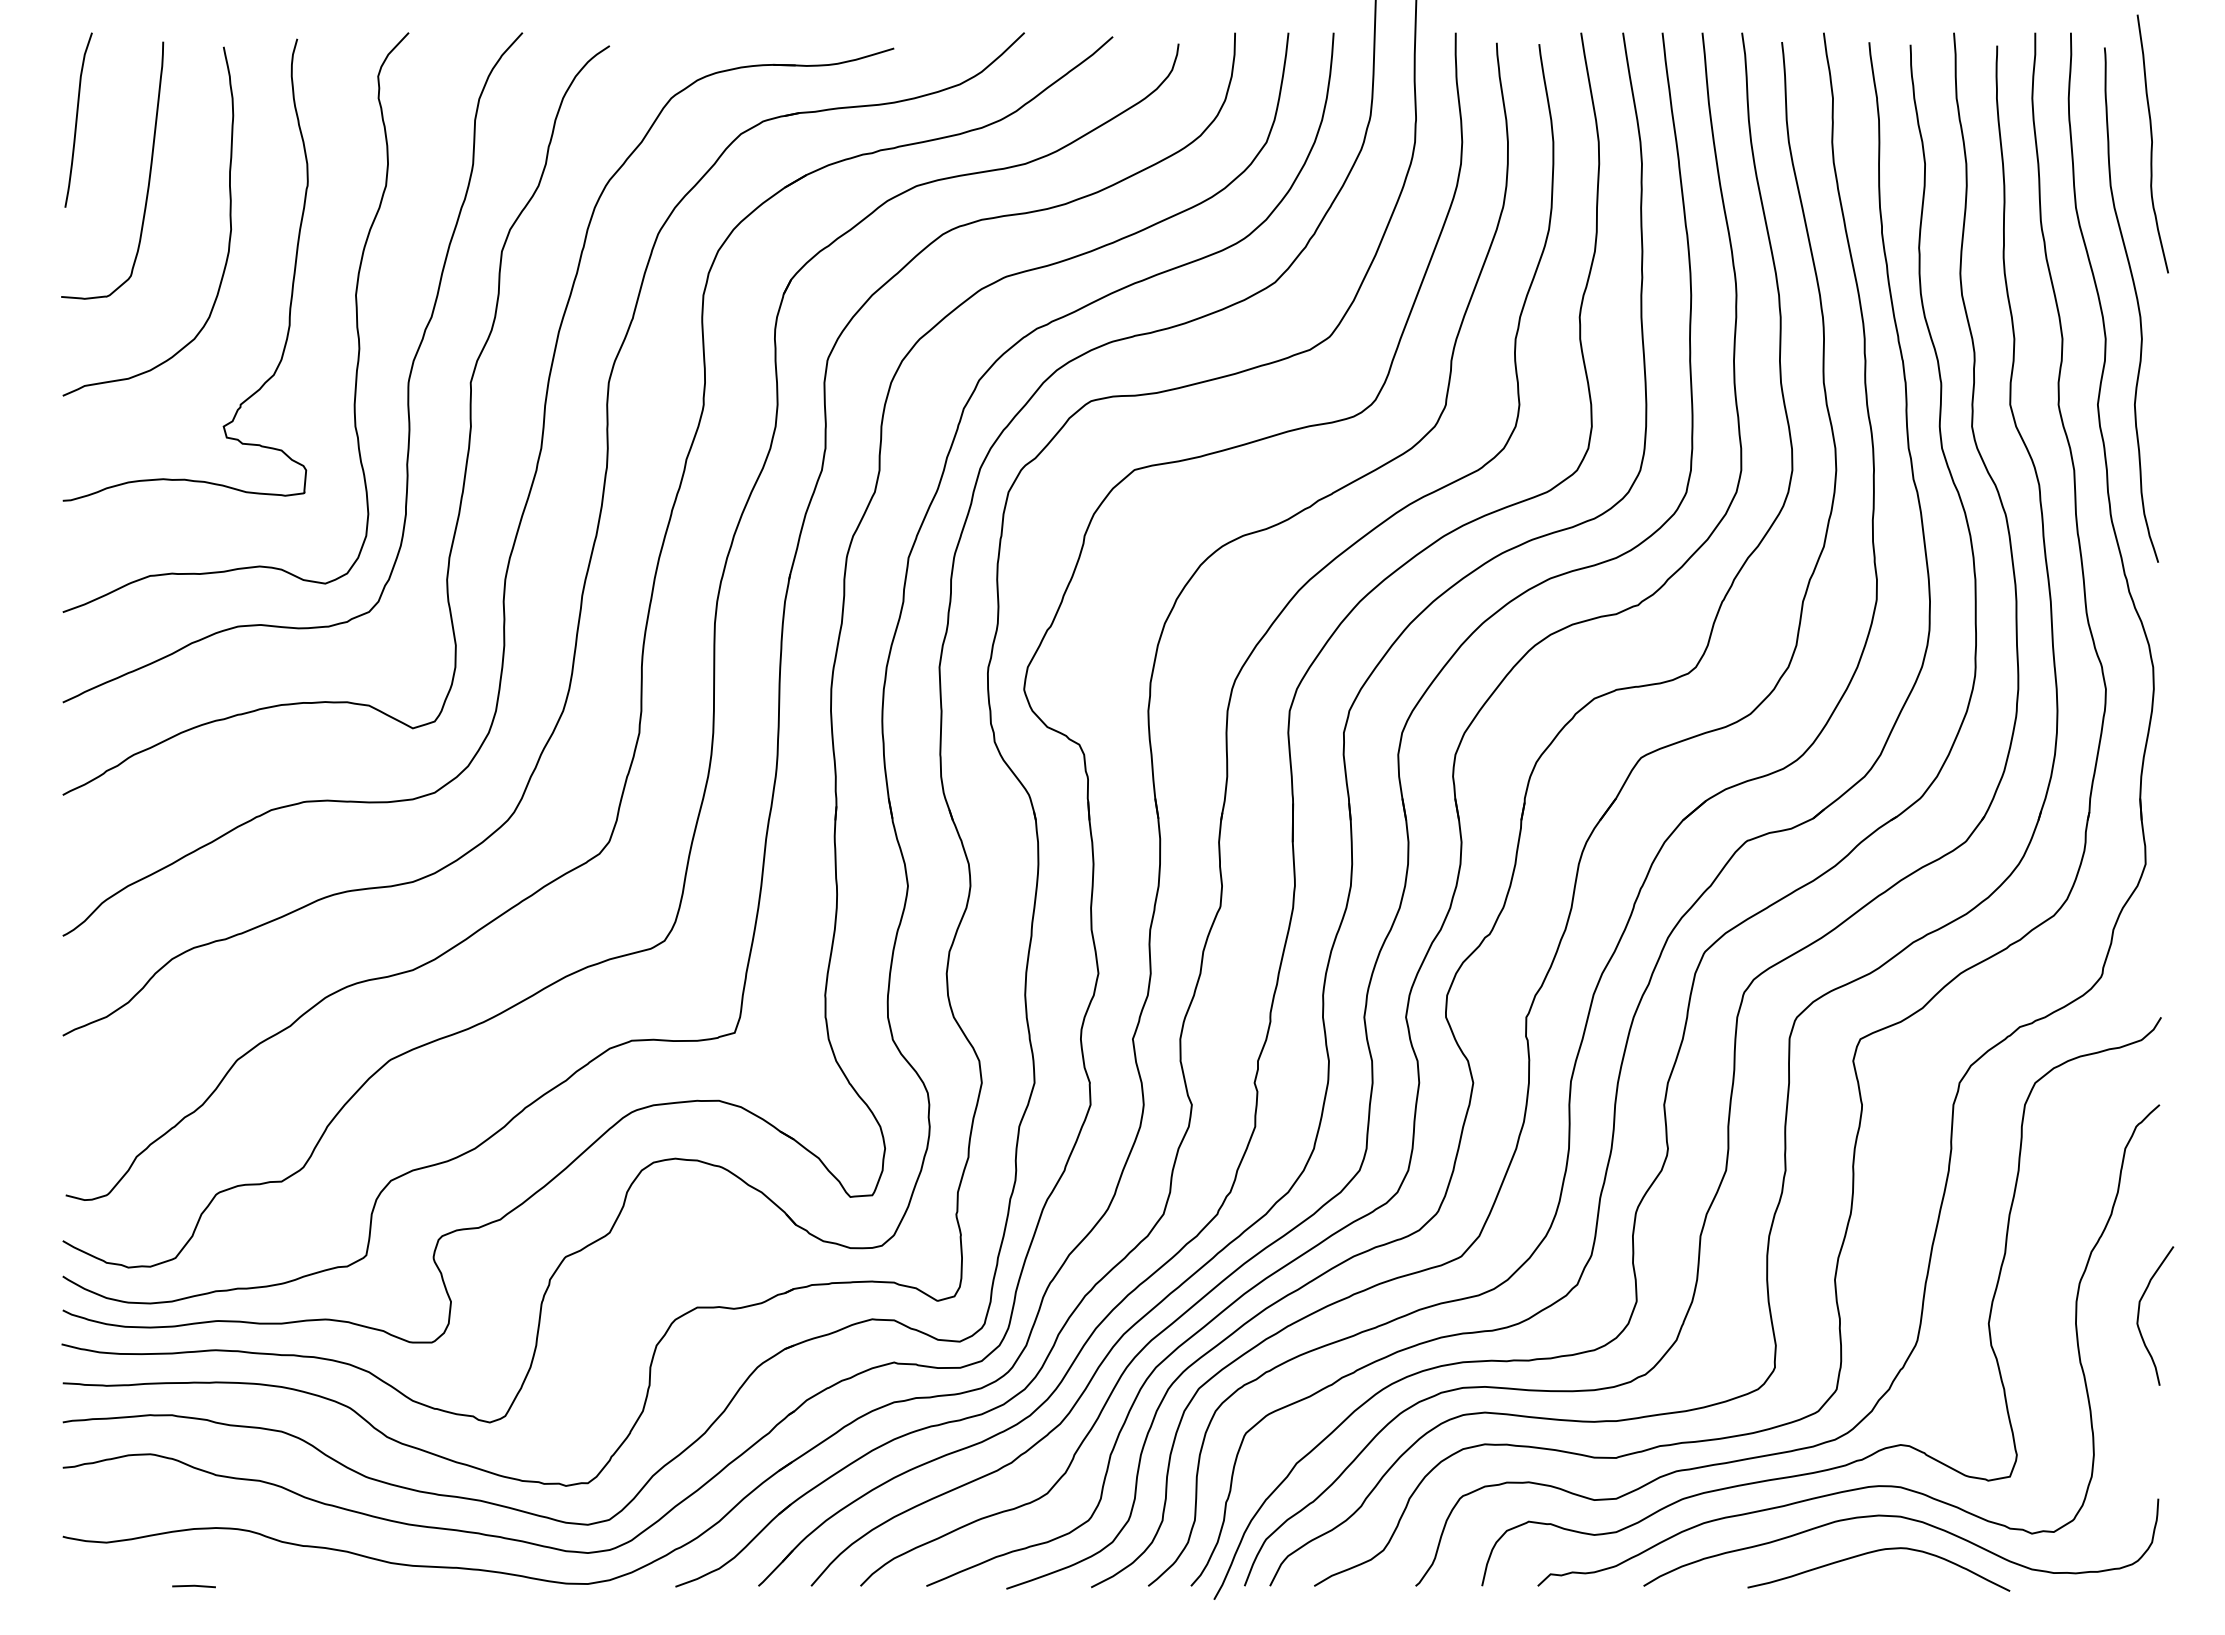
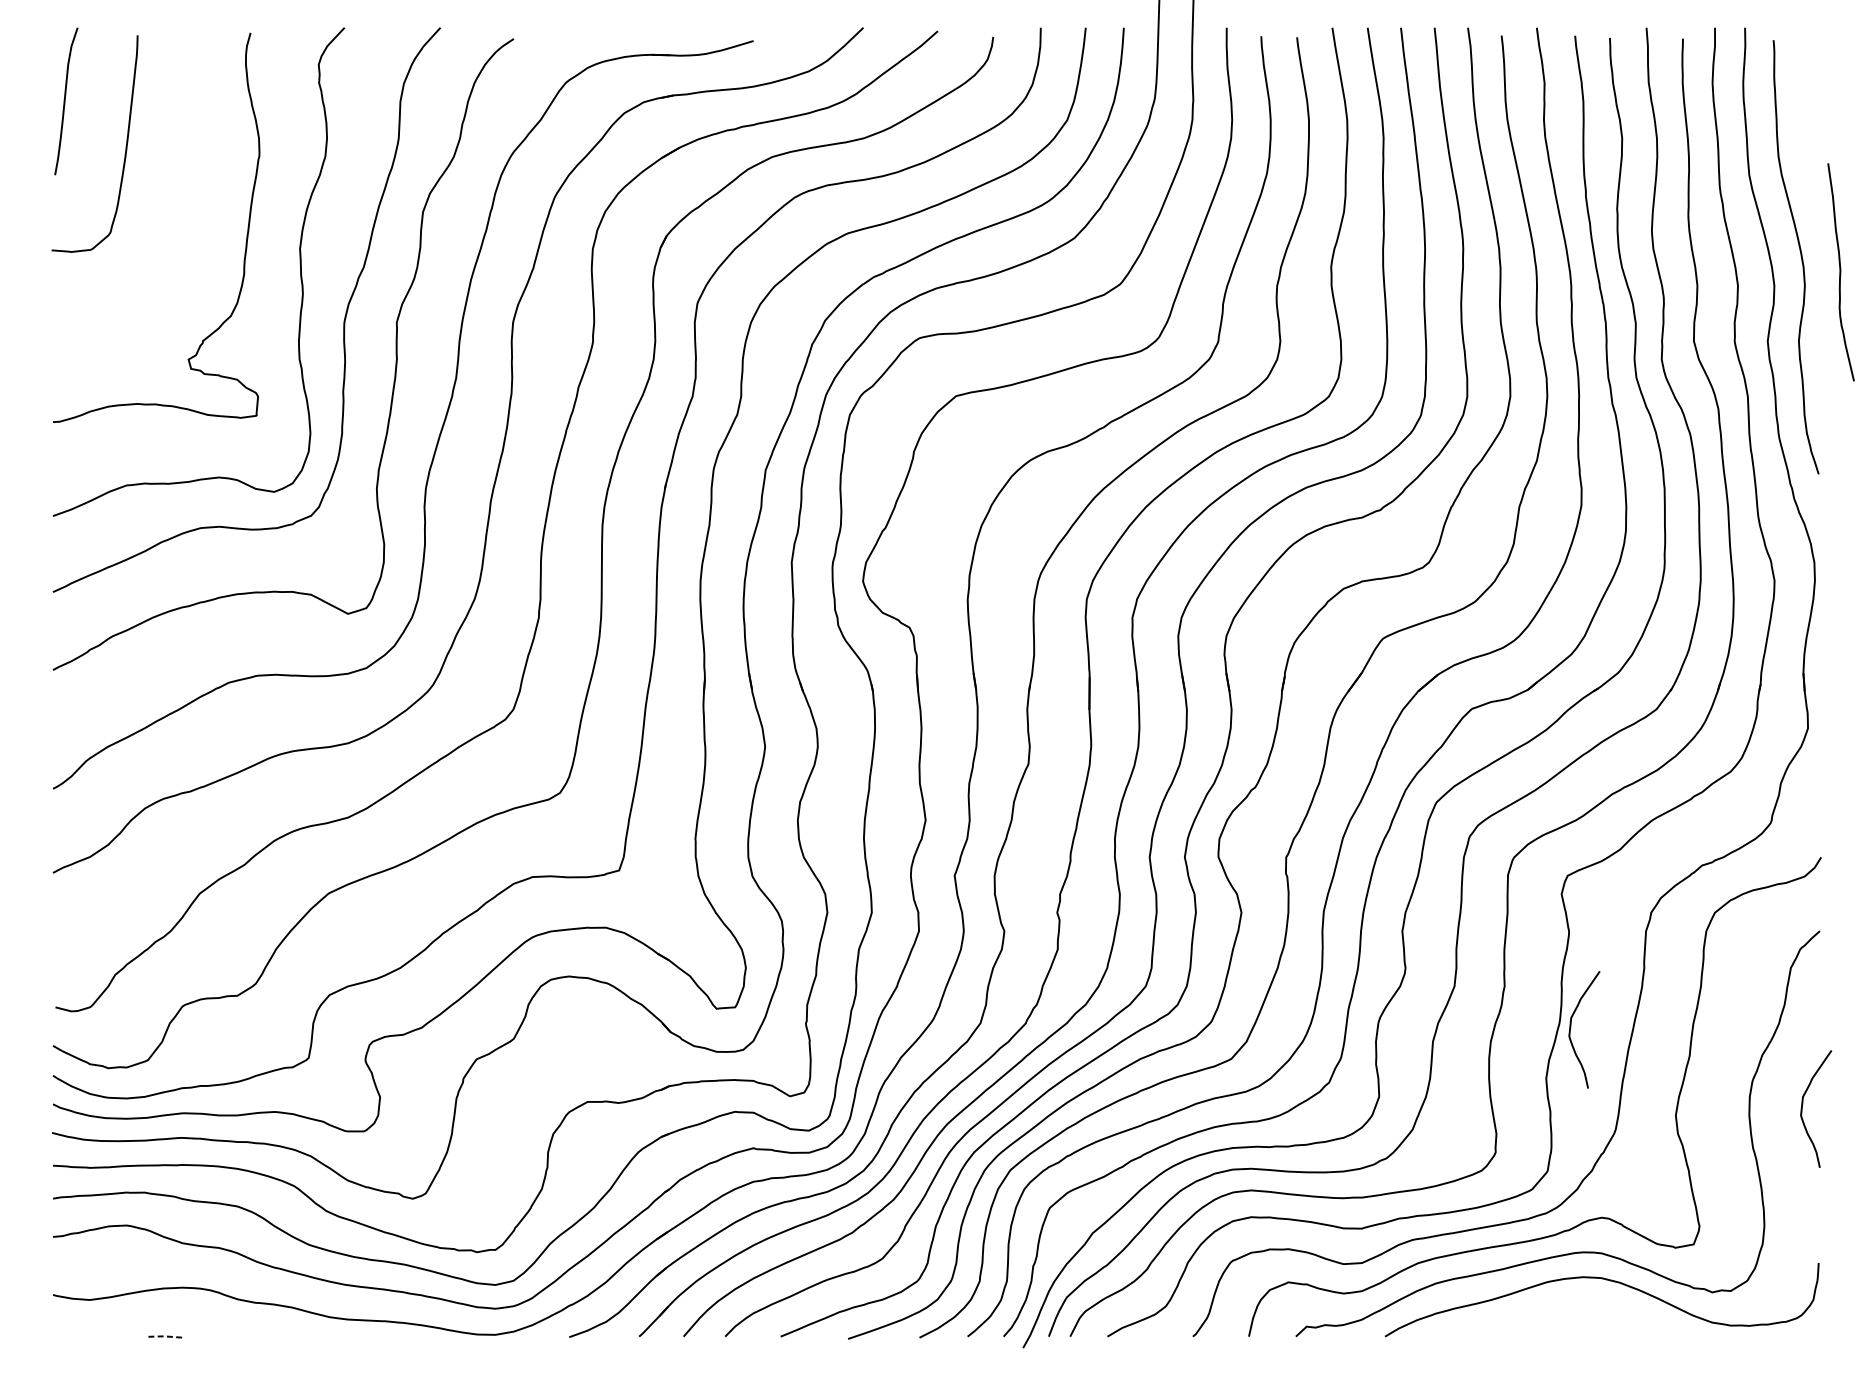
curve: (2152, 143) -> (1840, 271), moved
curve: (229, 221) -> (193, 186), removed
curve: (1864, 1221) -> (1571, 1029), added
curve: (1875, 1552) -> (1580, 1308), removed
line: (194, 1585) -> (163, 1336), solid -> dashed

